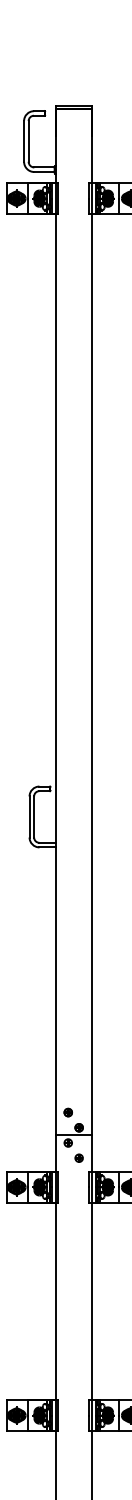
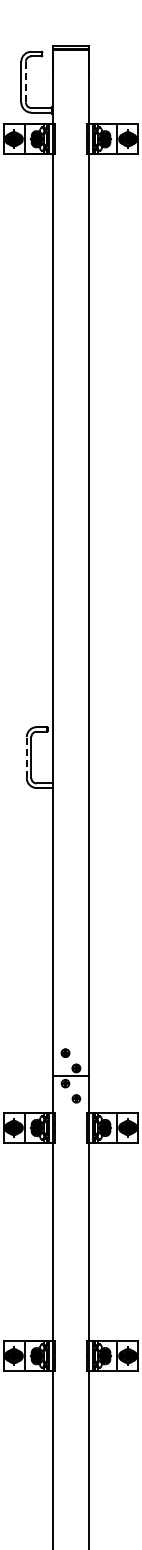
line: (28, 140) -> (25, 81), solid -> dashed
line: (29, 816) -> (26, 757), solid -> dashed

